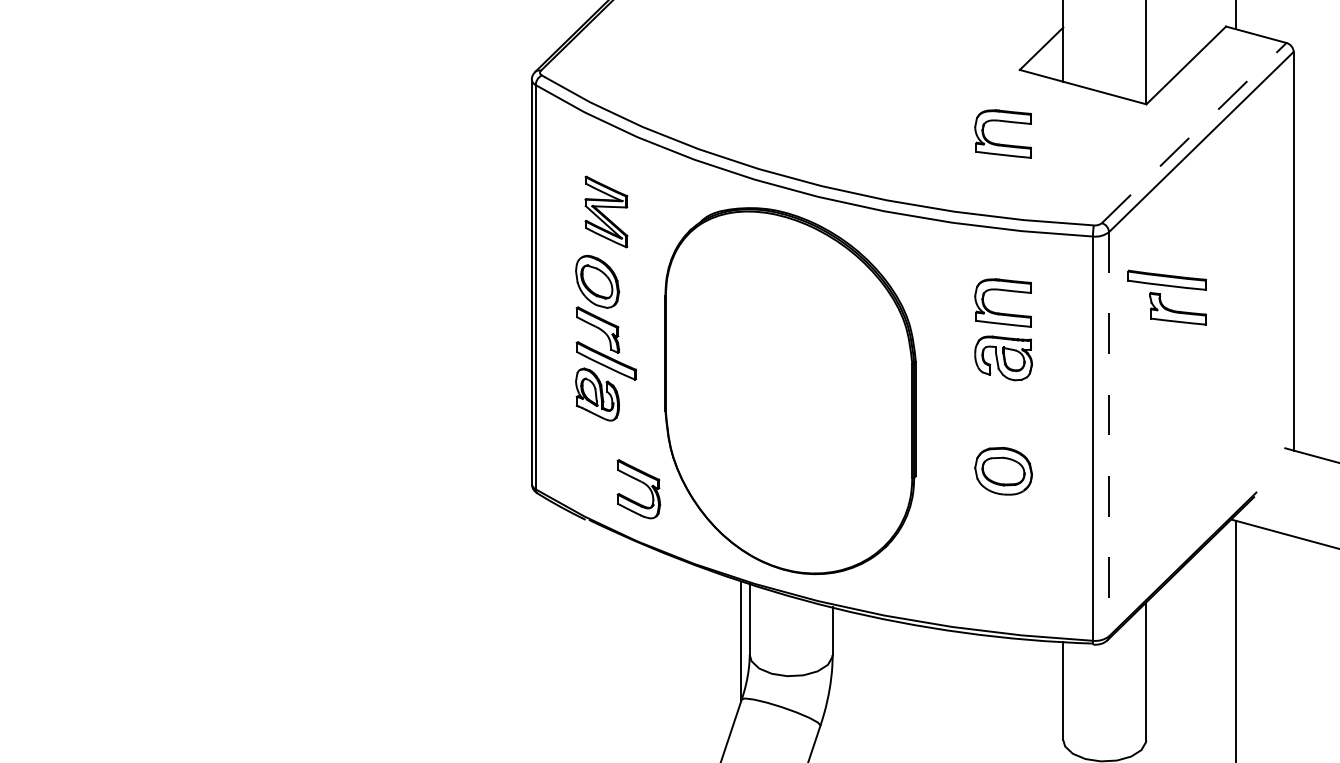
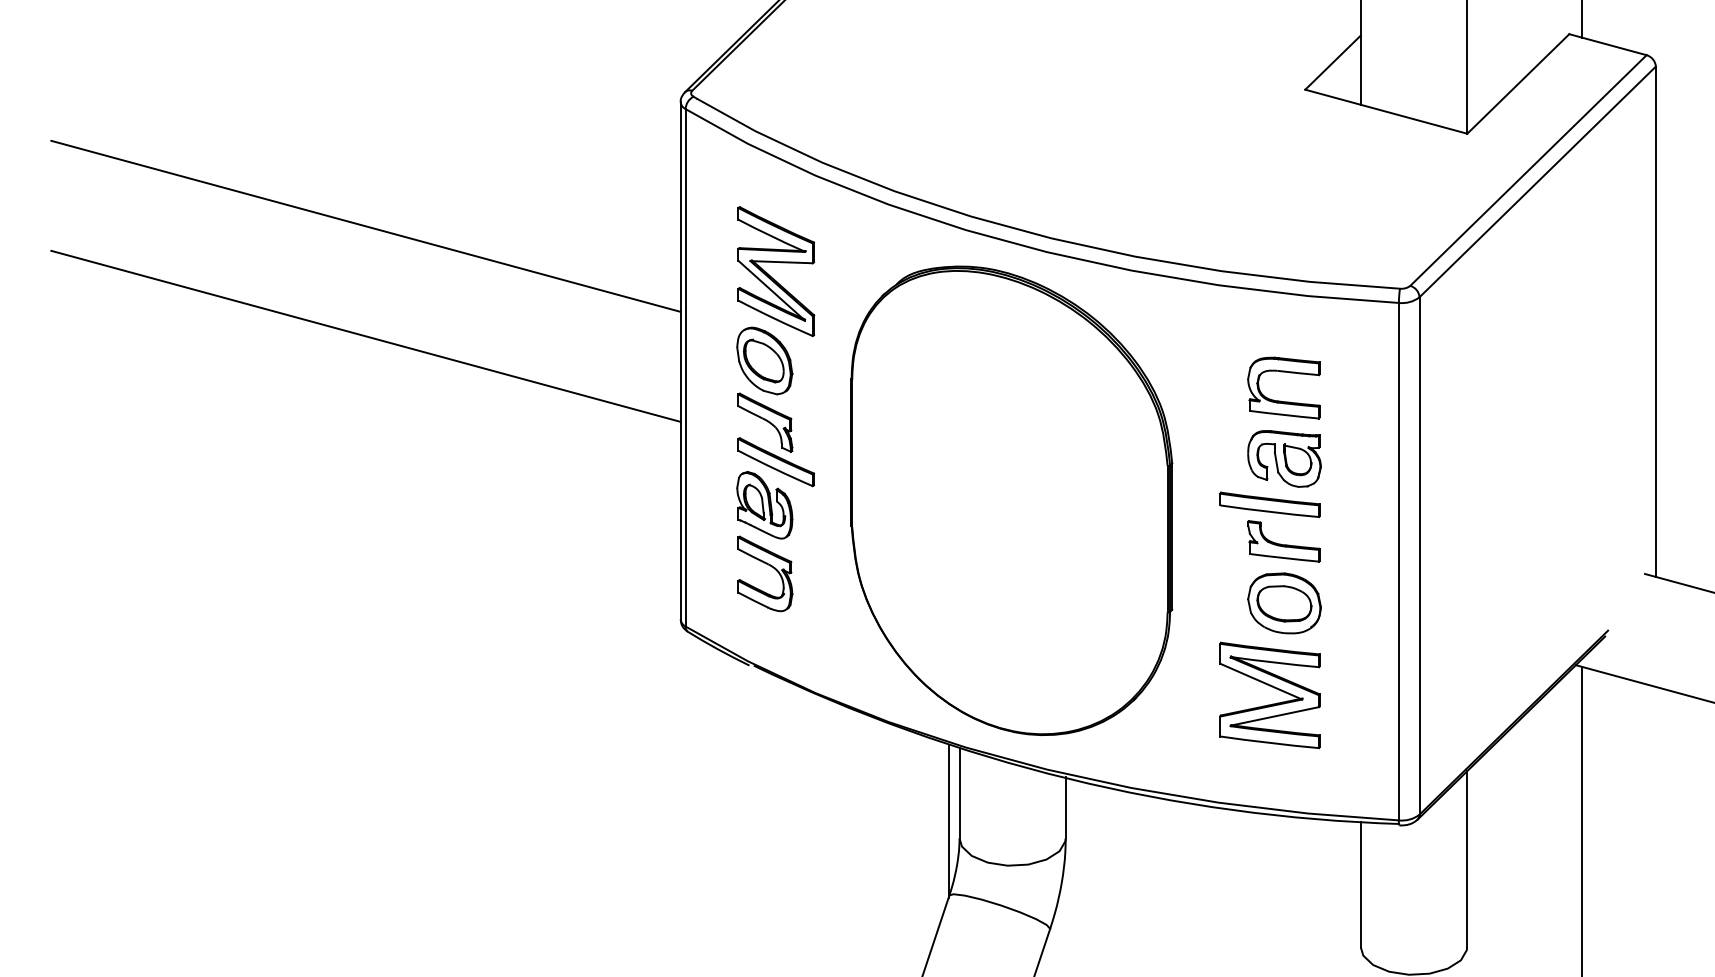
line: (1194, 132) -> (1528, 169), dashed -> solid
part: (1001, 143) -> (1281, 183), removed
line: (285, 176) -> (365, 226), added
part: (606, 211) -> (776, 270), size x1.43
line: (285, 262) -> (365, 336), added
part: (1166, 297) -> (1269, 526), moved
line: (1109, 434) -> (1420, 556), dashed -> solid
part: (642, 483) -> (769, 566), moved
part: (992, 543) -> (1270, 695), added

